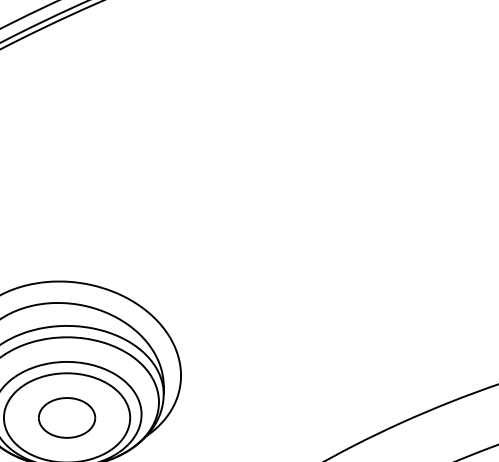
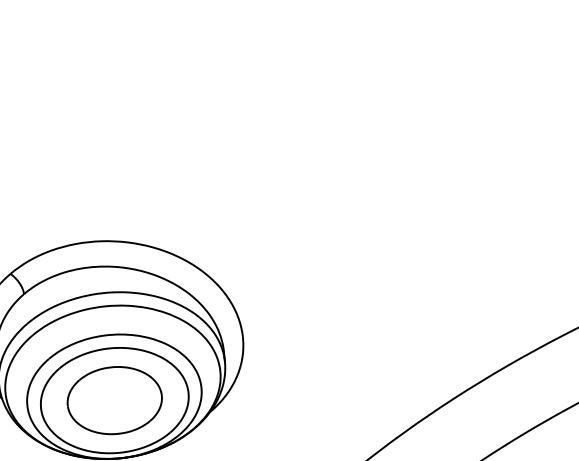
part: (66, 417) -> (114, 400), size x1.43

